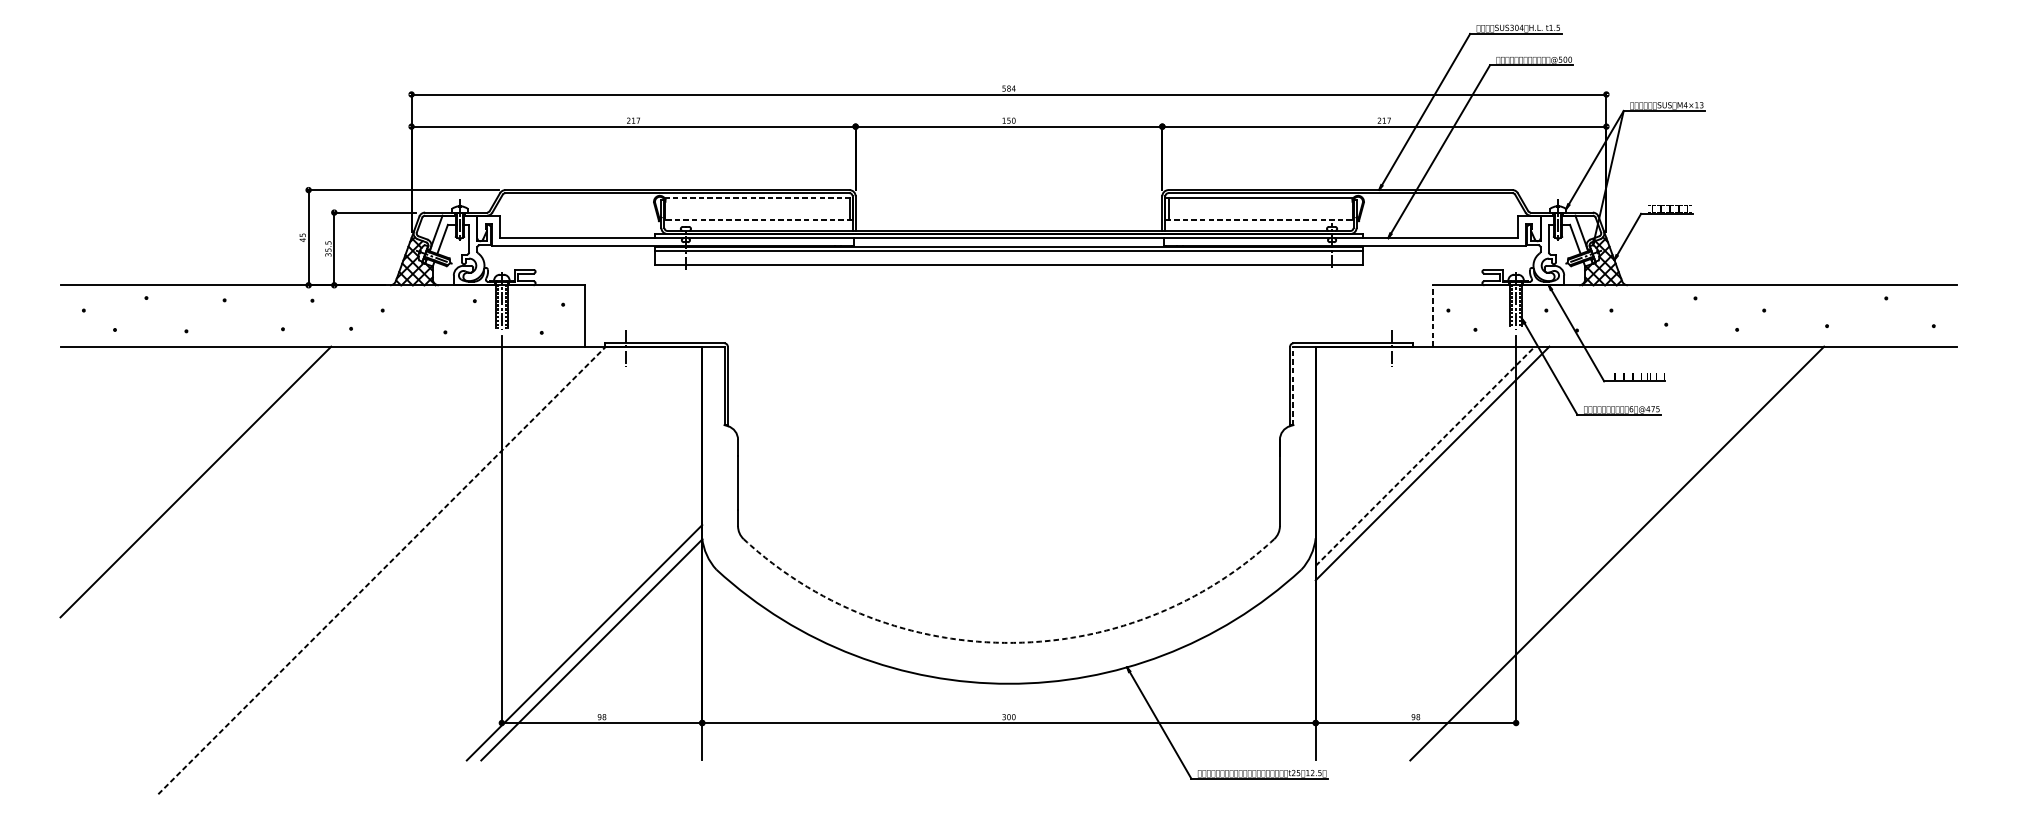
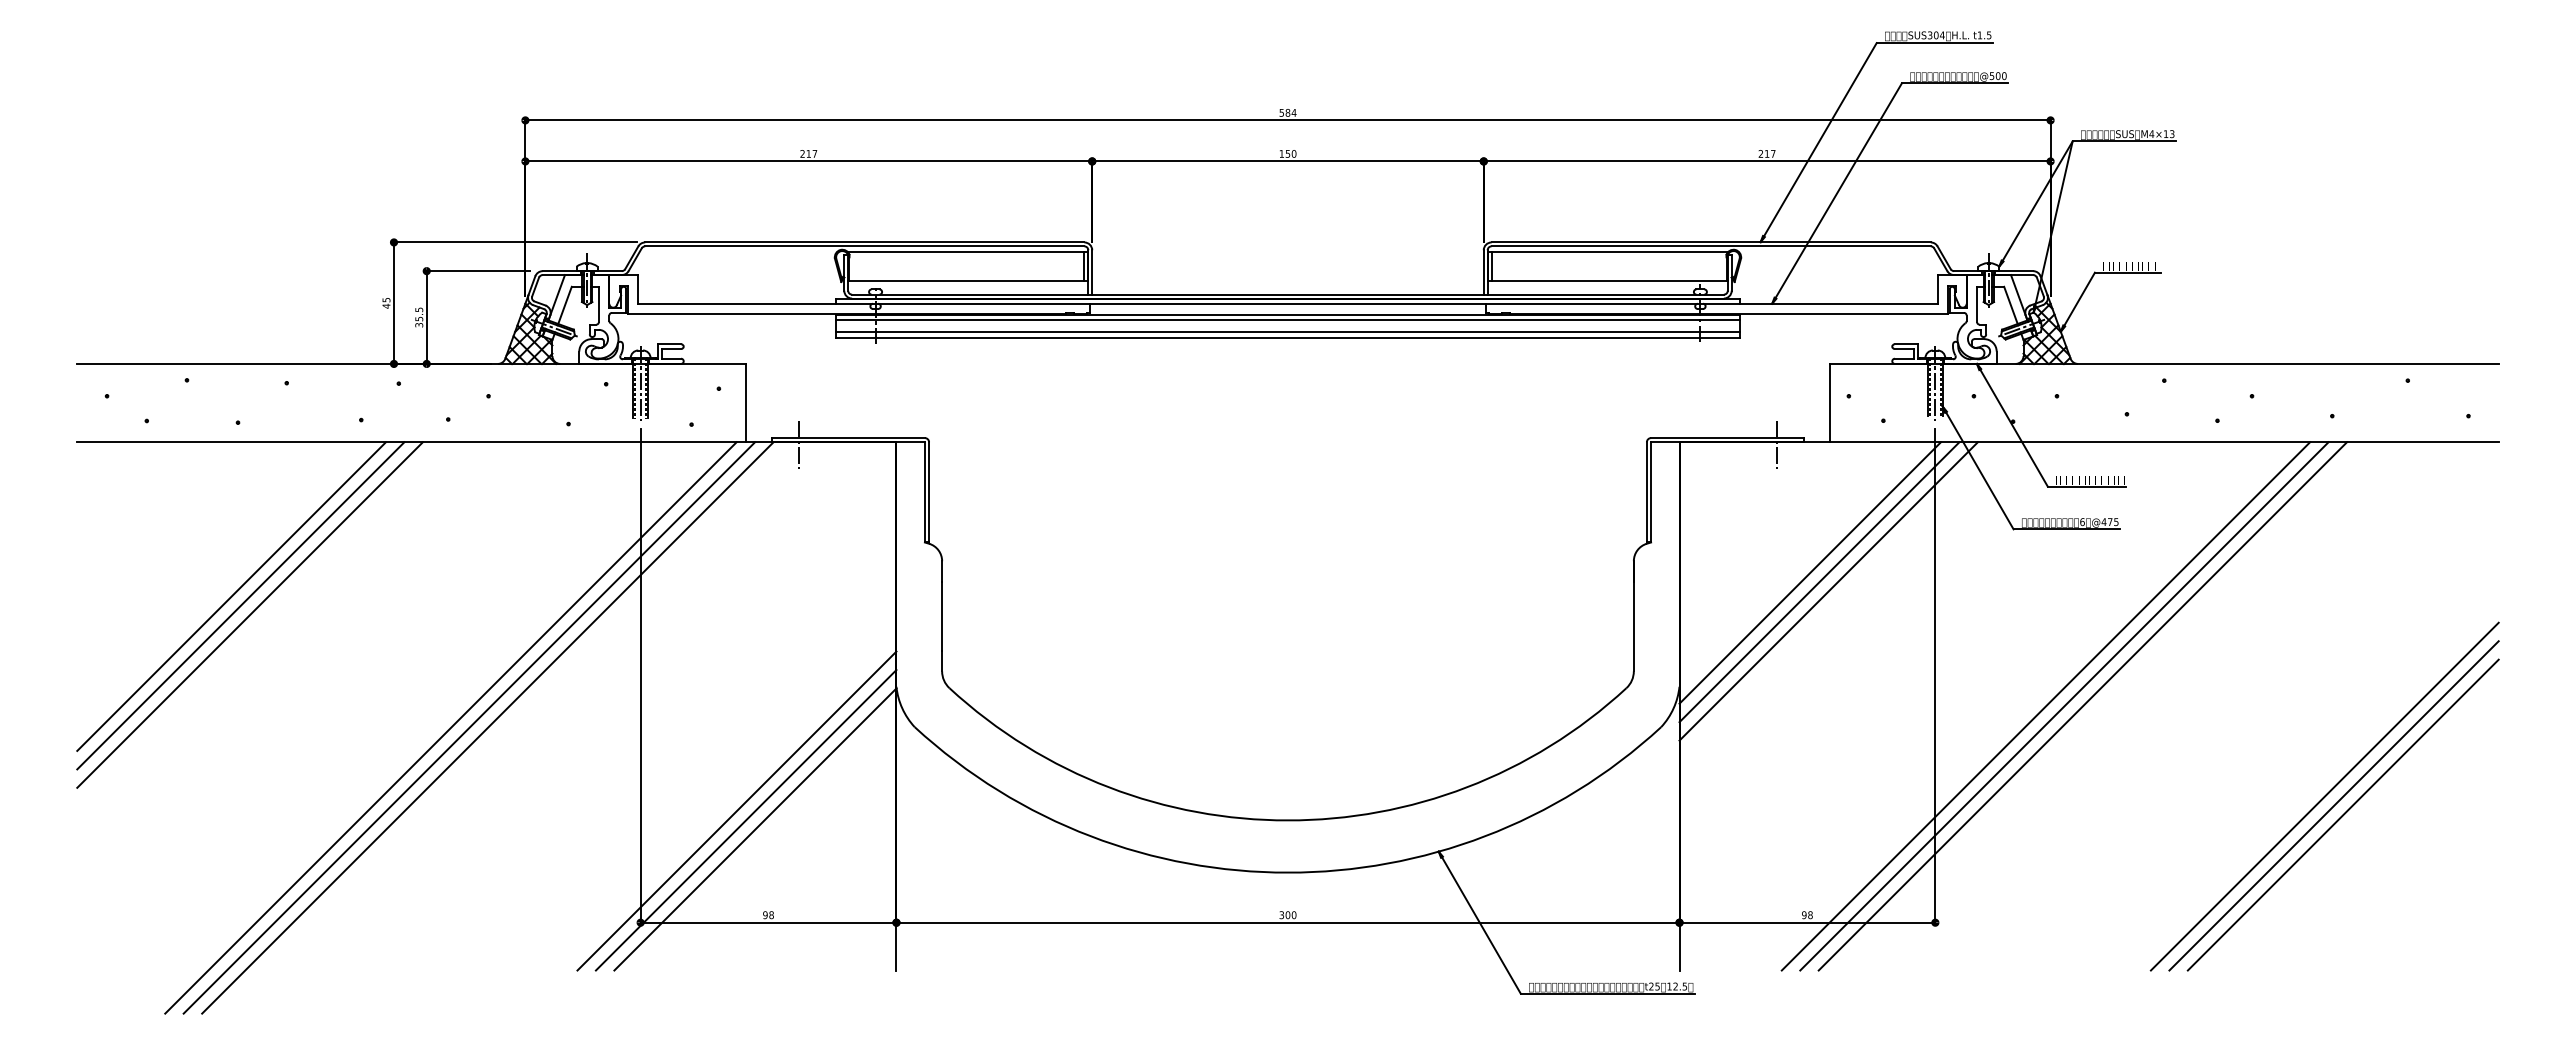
line: (758, 197) -> (968, 252), dashed -> solid
line: (757, 220) -> (967, 281), dashed -> solid
line: (1260, 220) -> (1608, 281), dashed -> solid
line: (1008, 260) -> (1287, 332), added
line: (1433, 315) -> (1829, 402), dashed -> solid
line: (1293, 385) -> (1651, 491), dashed -> solid
line: (1417, 448) -> (1809, 572), added
line: (1425, 456) -> (1819, 582), dashed -> solid
line: (181, 467) -> (231, 596), added
line: (188, 474) -> (240, 605), added
line: (1602, 553) -> (2045, 706), added
line: (1631, 553) -> (2082, 706), added
line: (352, 570) -> (450, 727), added
line: (367, 570) -> (469, 727), added
line: (382, 570) -> (488, 727), dashed -> solid
line: (1820, 624) -> (2324, 796), added
line: (1828, 631) -> (2333, 805), added
line: (576, 635) -> (736, 810), added
line: (1835, 638) -> (2342, 814), added
arc: (1008, 642) -> (1287, 820), dashed -> solid

